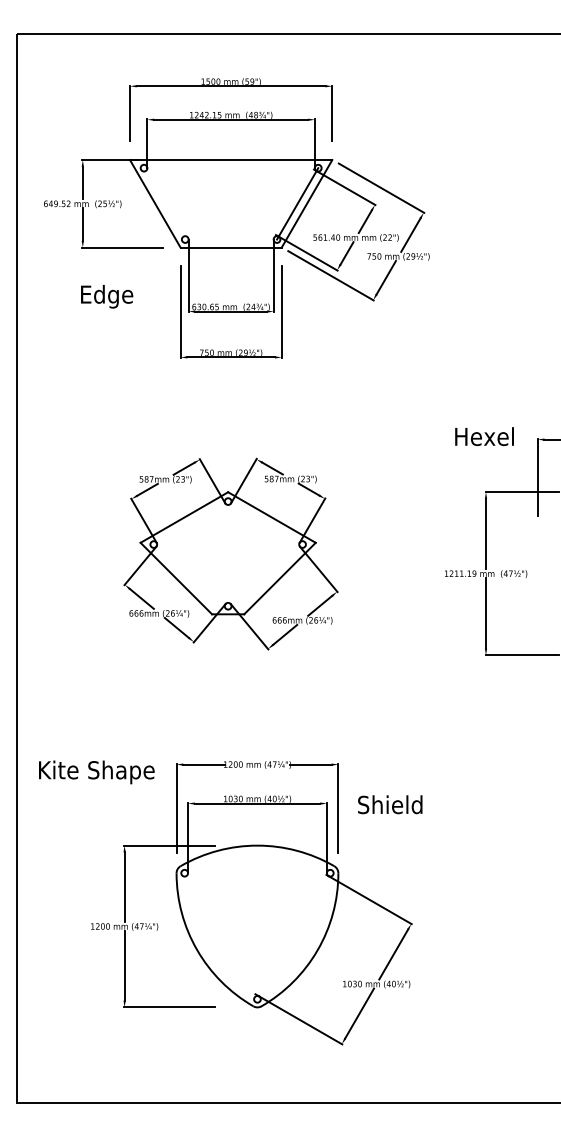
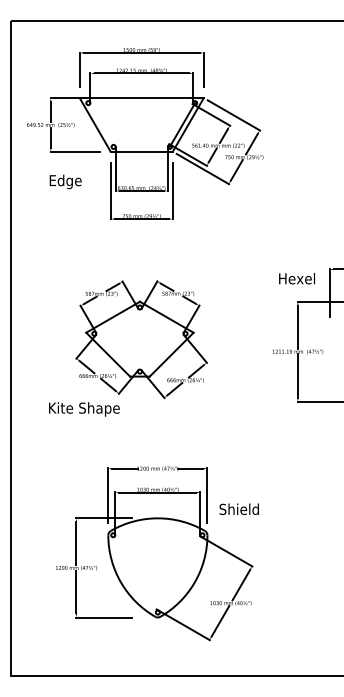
text: (483, 436) -> (296, 278), moved
text: (96, 772) -> (84, 409), moved
text: (389, 803) -> (238, 508), moved

